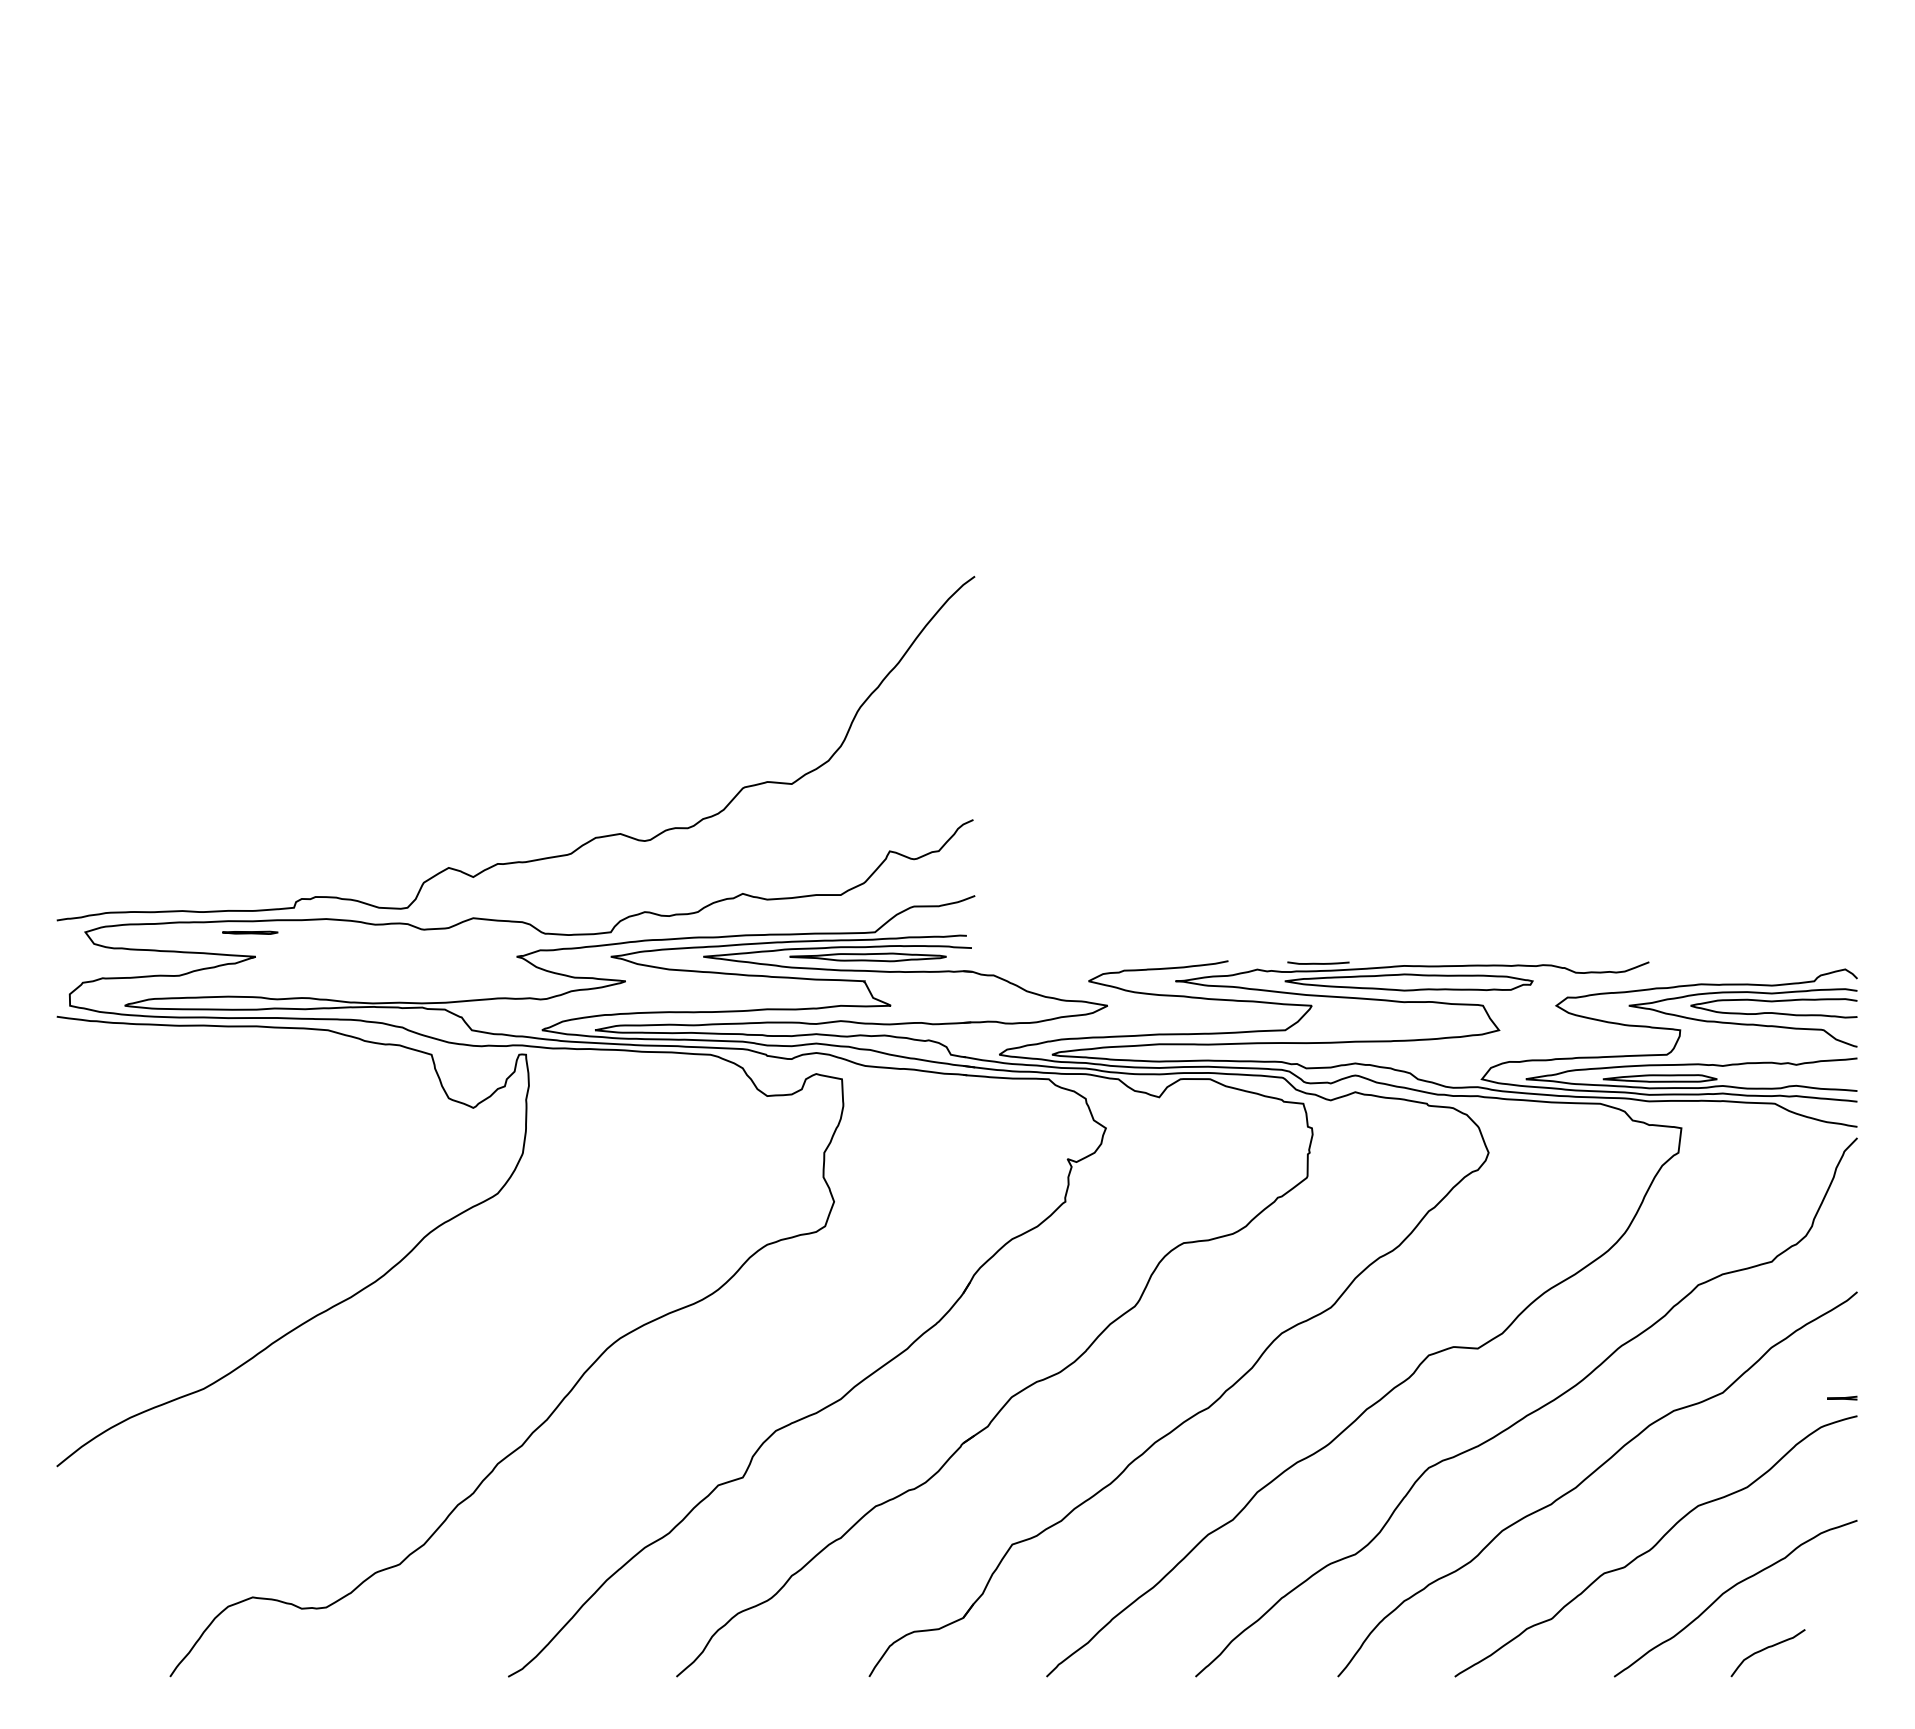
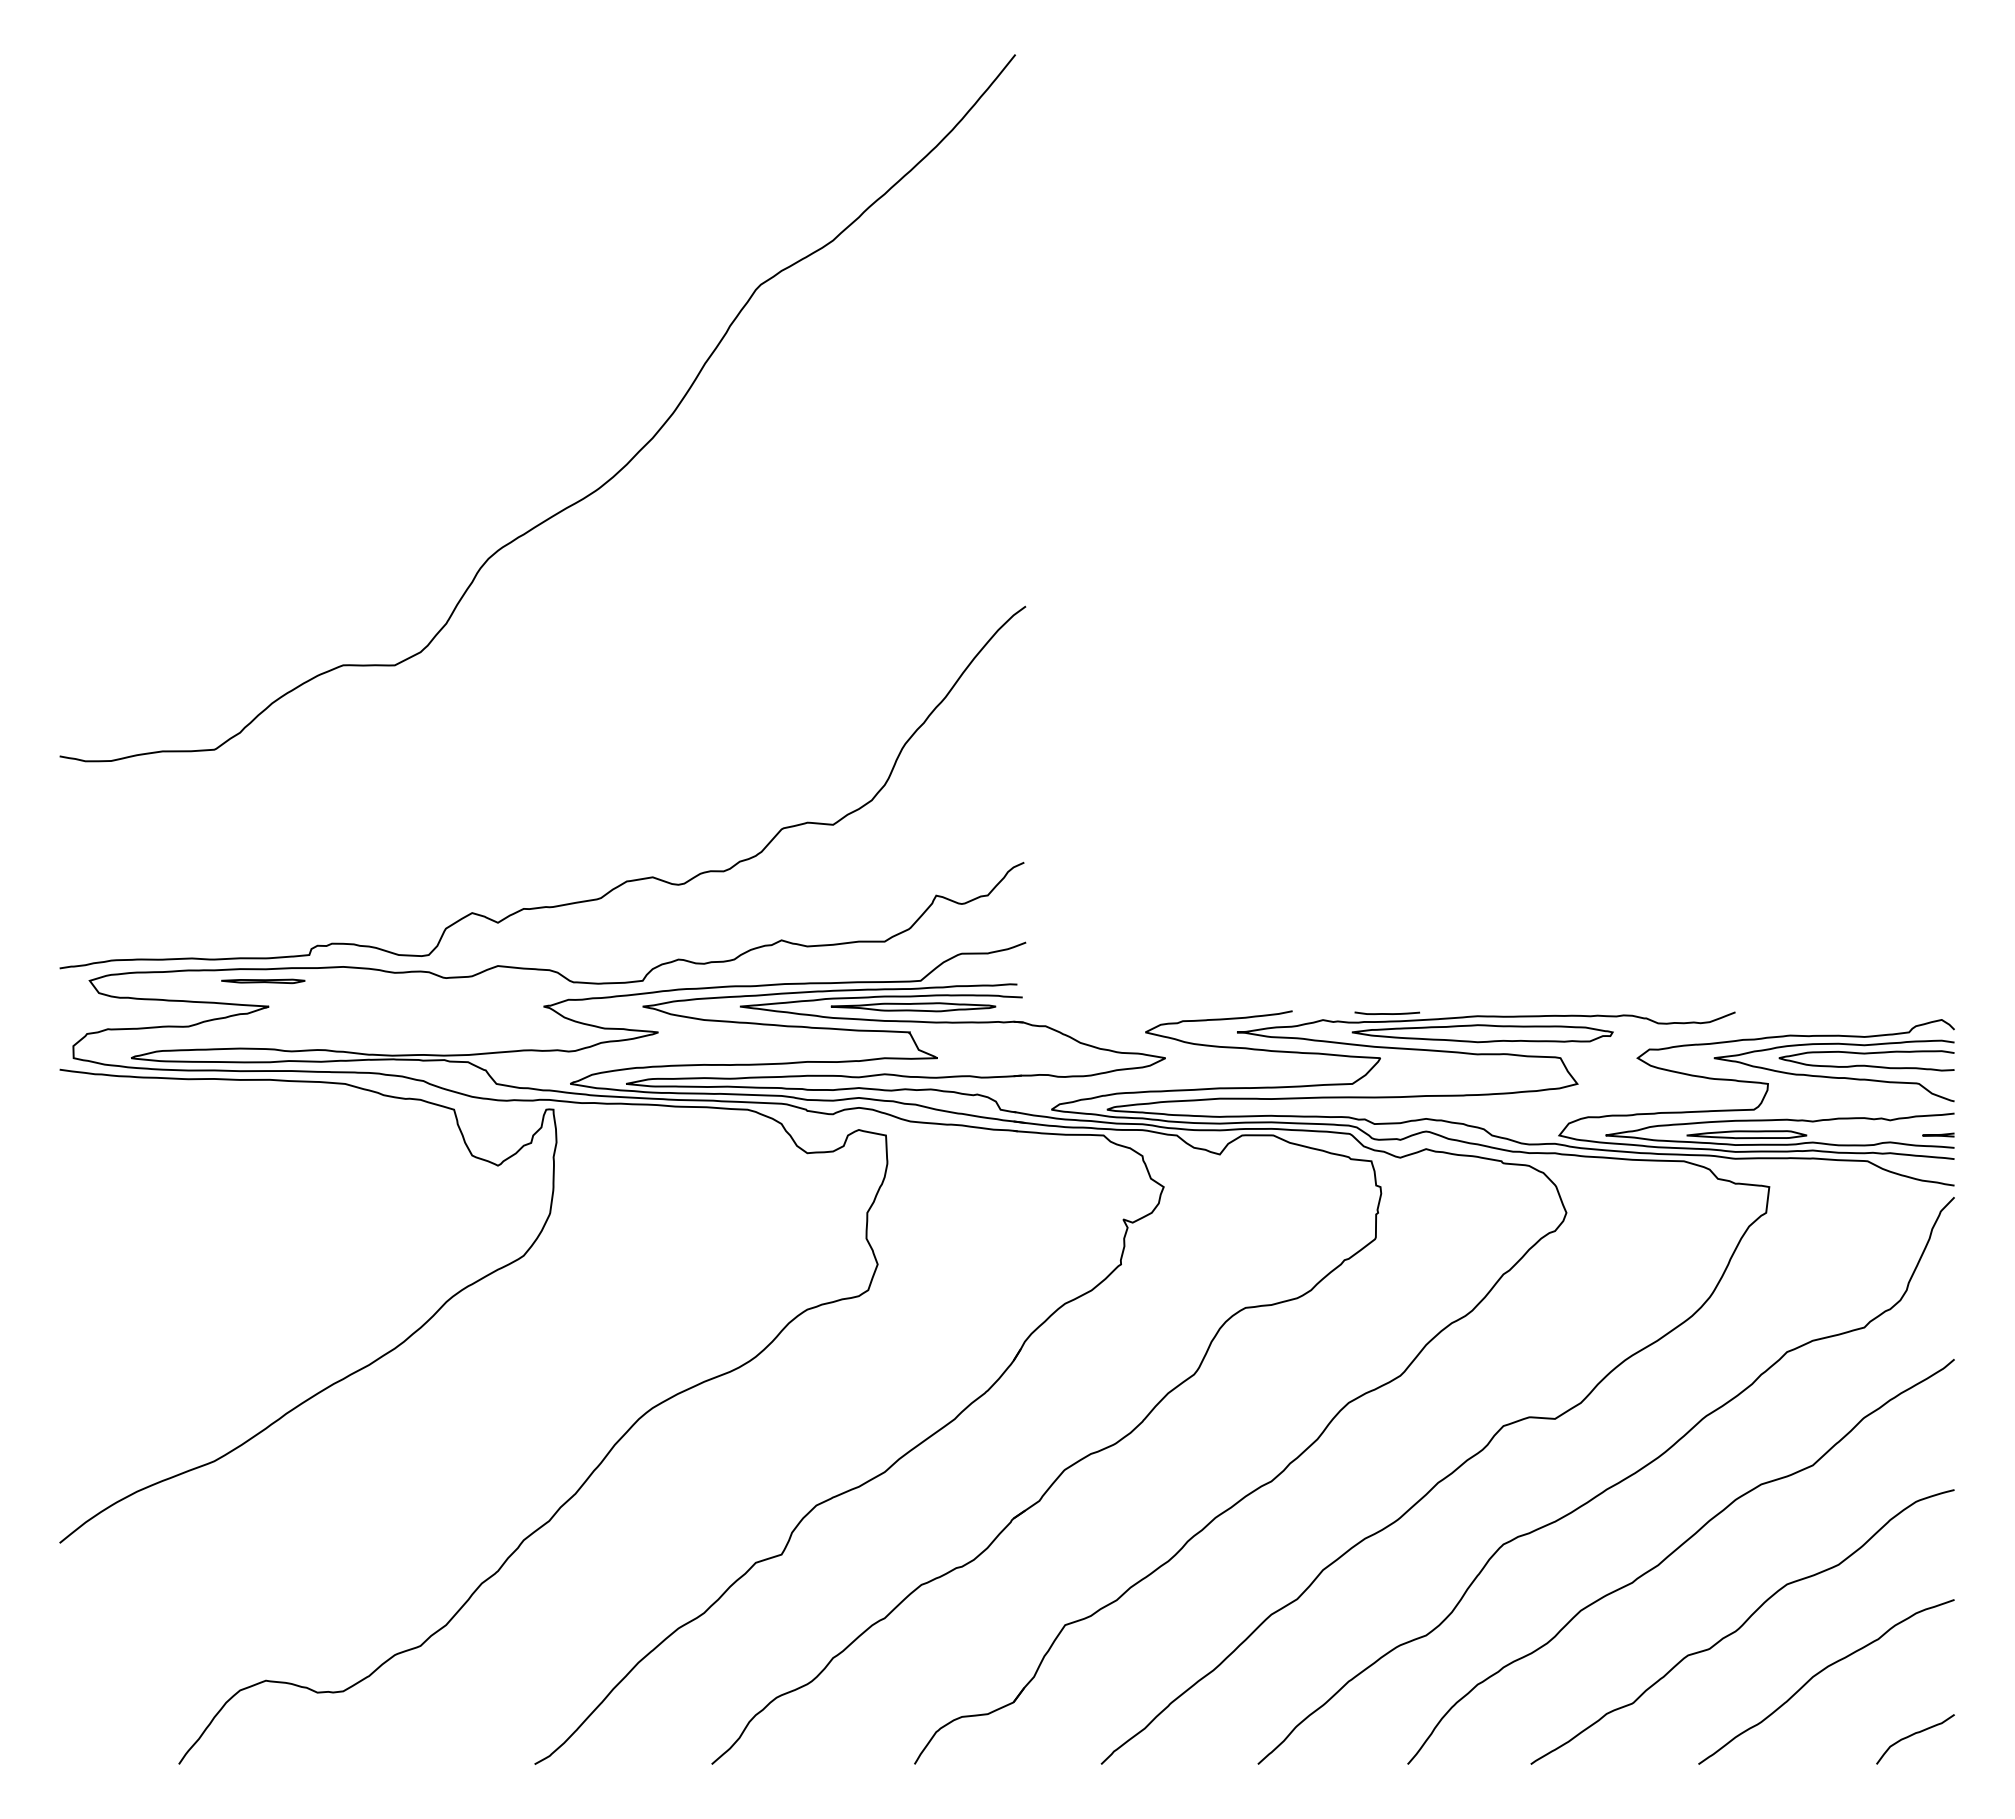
curve: (563, 467) -> (592, 491), added
part: (250, 932) -> (263, 981), size x1.43
curve: (1842, 1397) -> (1938, 1134), moved
curve: (1766, 1649) -> (1913, 1735), moved

